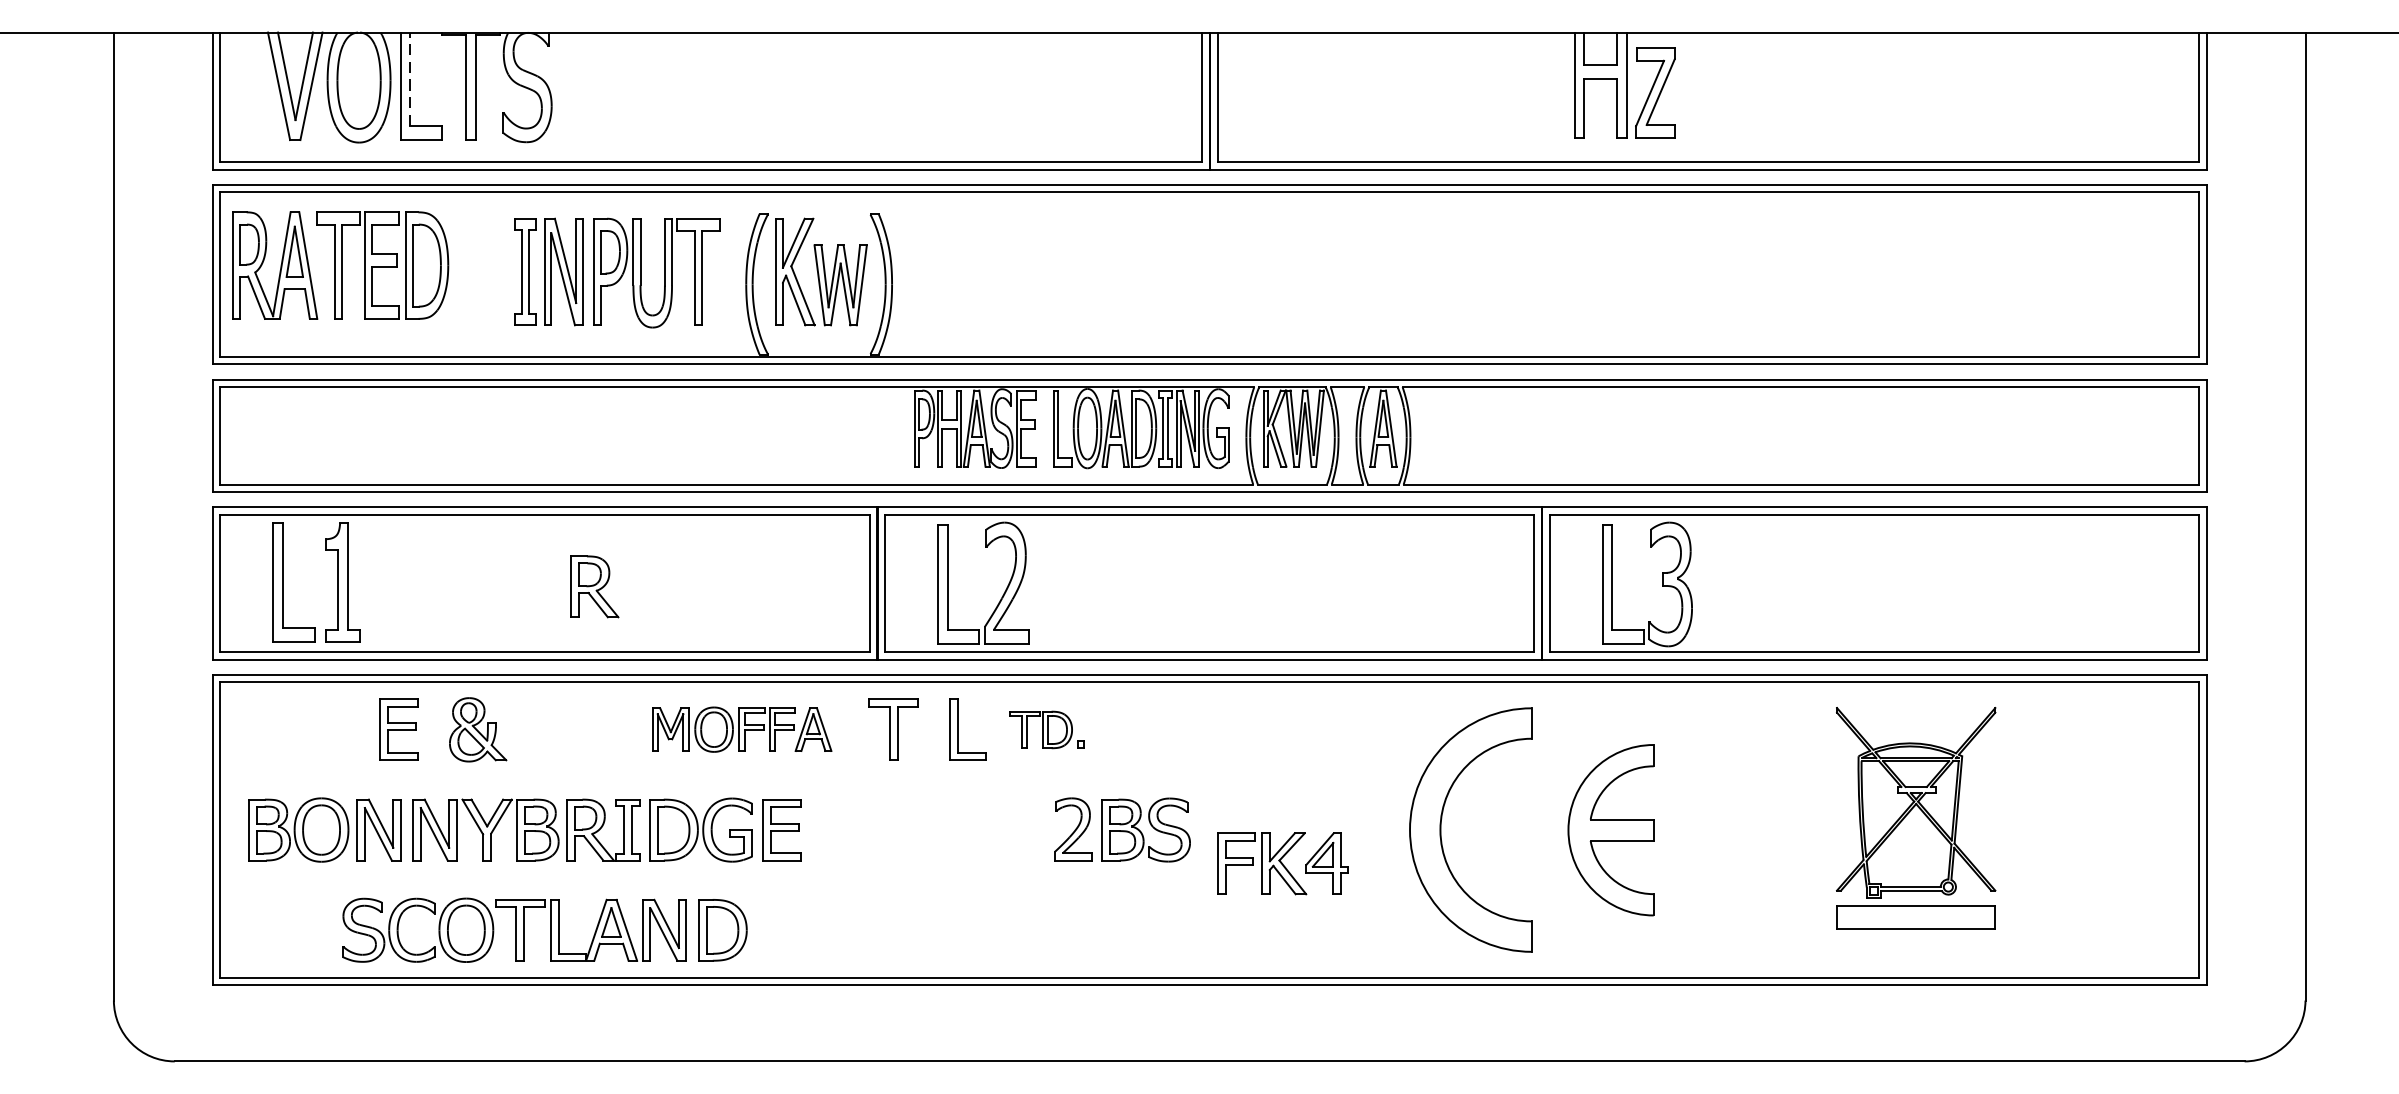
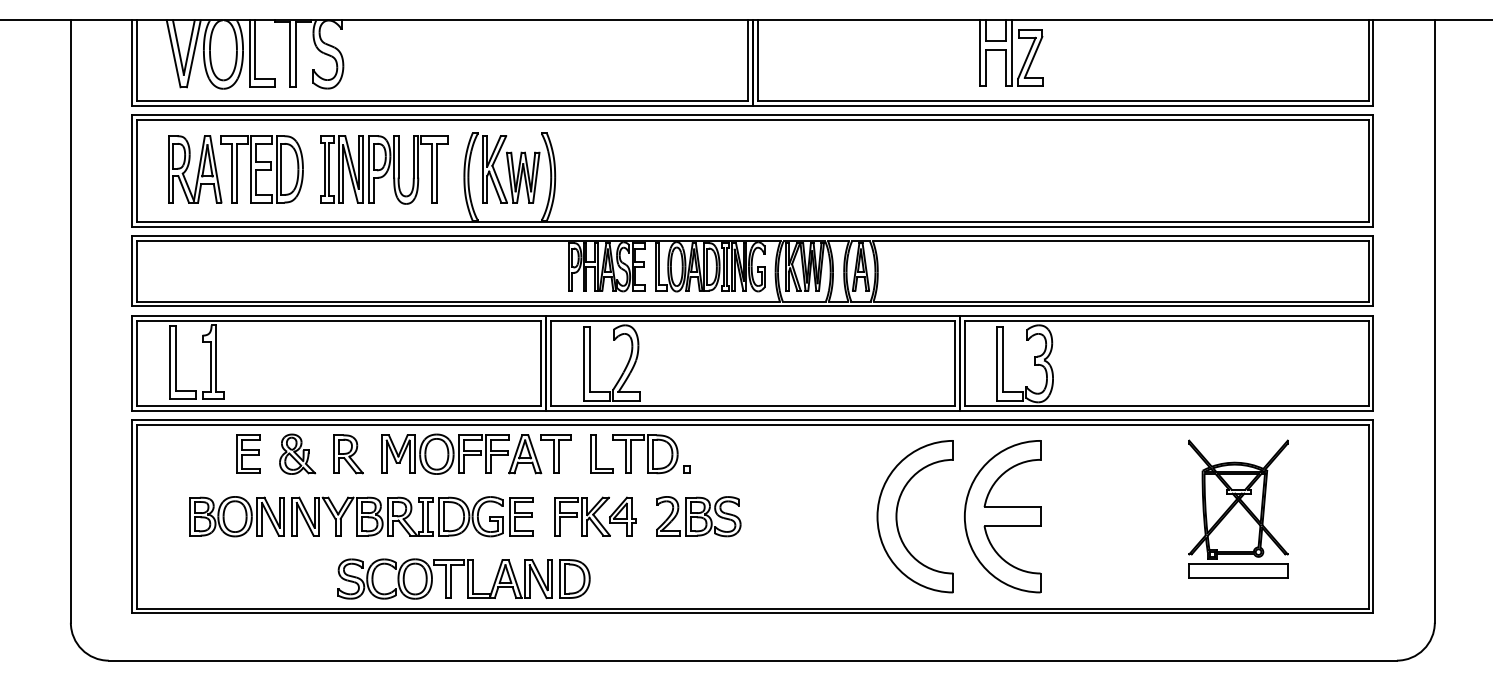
line: (410, 77) -> (255, 48), dashed -> solid
part: (339, 265) -> (235, 169), moved
part: (595, 587) -> (348, 454), moved
part: (741, 728) -> (461, 453), size x1.43
part: (1046, 730) -> (651, 454), size x1.67
part: (1916, 816) -> (1238, 508), moved
part: (524, 829) -> (361, 516), moved
part: (1610, 829) -> (1002, 516), size x1.43
part: (1283, 863) -> (595, 516), moved
part: (543, 929) -> (463, 578), moved

